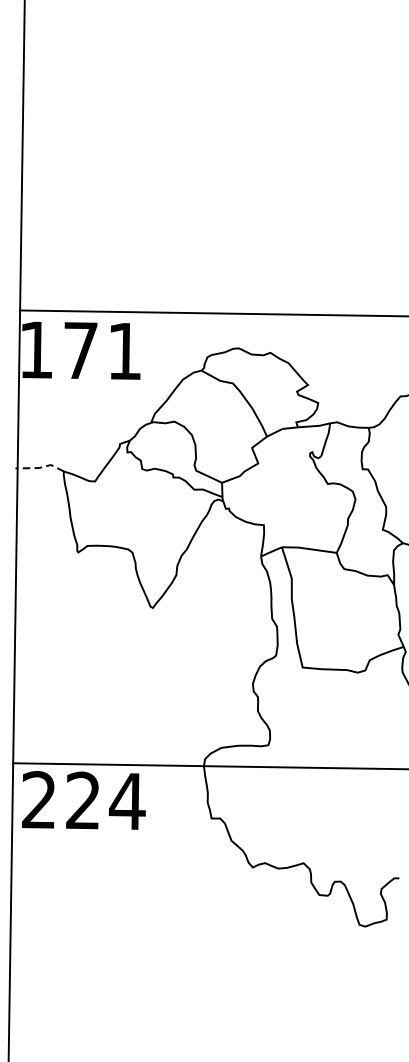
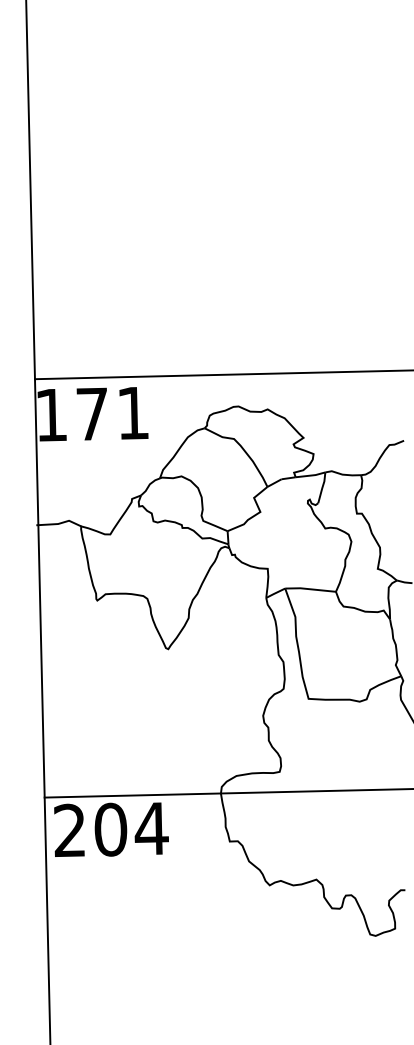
line: (41, 467) -> (60, 523), dashed -> solid
text: (83, 800) -> (110, 829), 224 -> 204

